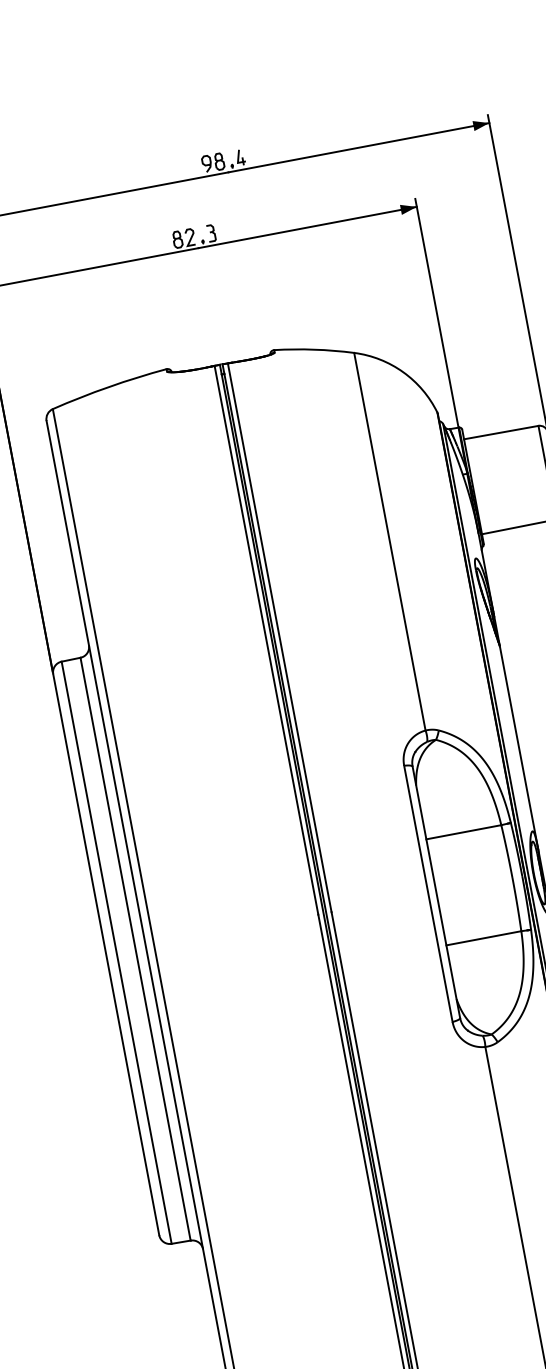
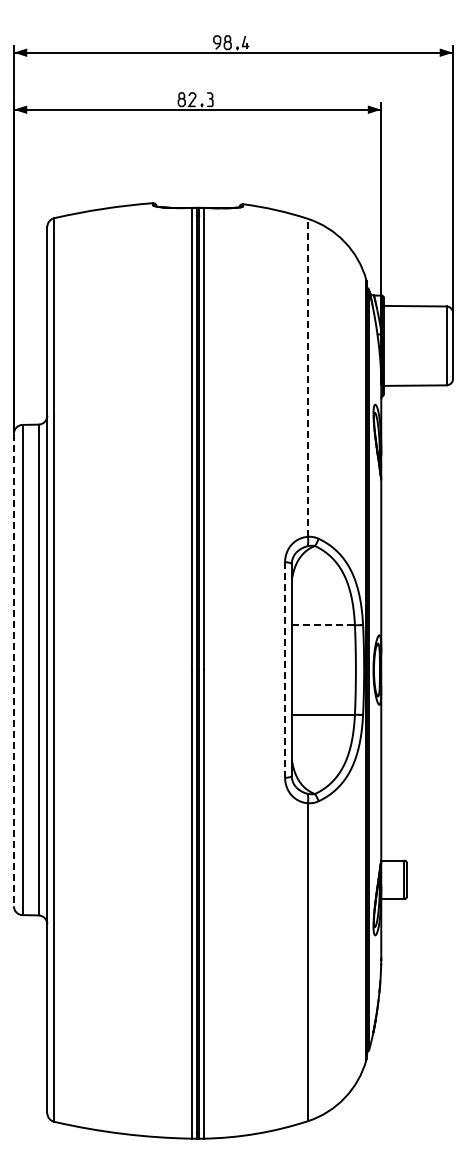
line: (389, 541) -> (307, 377), solid -> dashed
line: (463, 832) -> (323, 625), solid -> dashed
line: (428, 894) -> (285, 670), solid -> dashed
line: (105, 955) -> (13, 670), solid -> dashed

